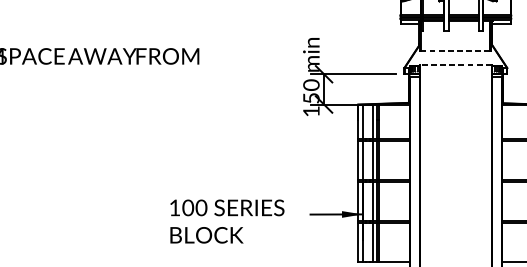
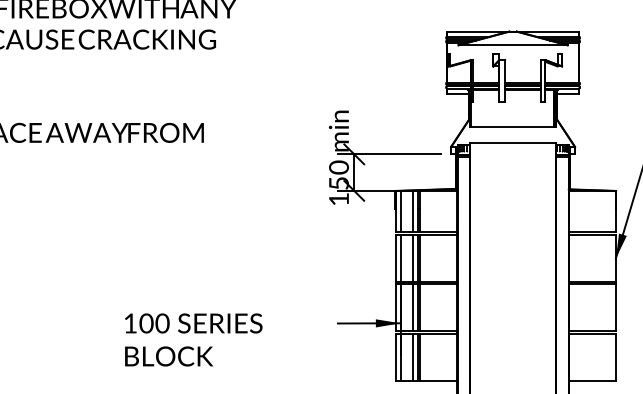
line: (455, 51) -> (512, 126), dashed -> solid
line: (455, 64) -> (512, 142), dashed -> solid
text: (227, 221) -> (193, 339), moved

